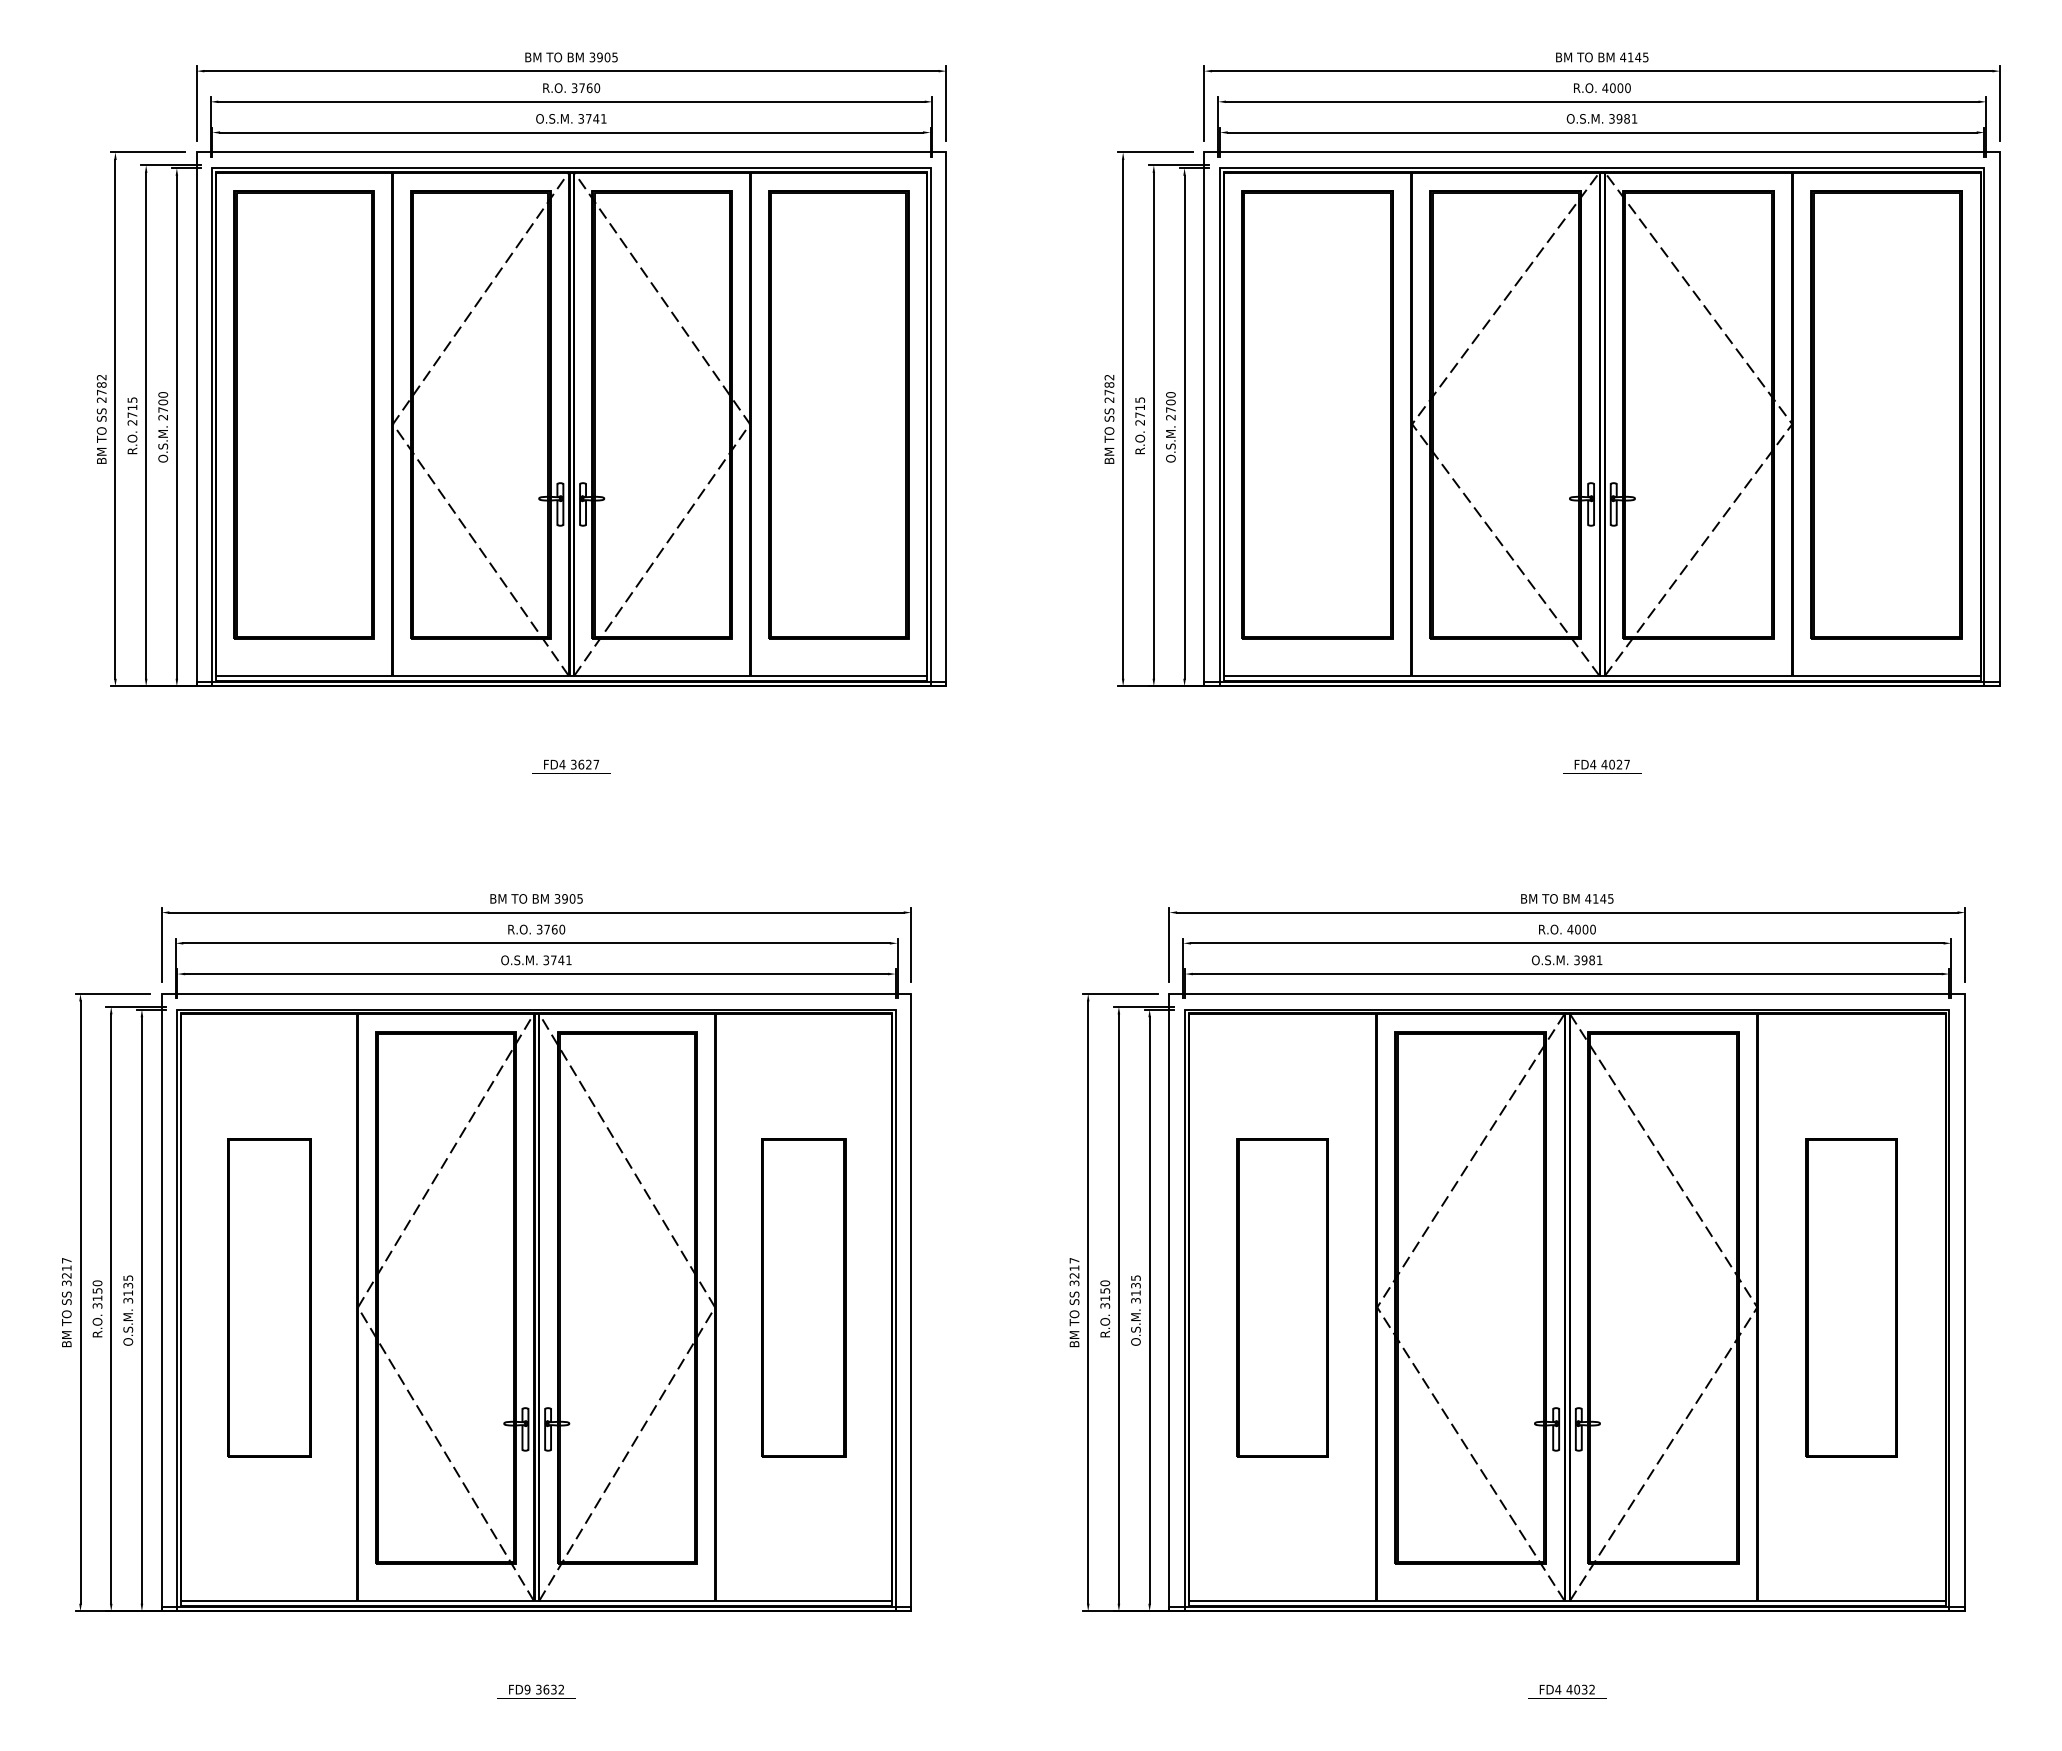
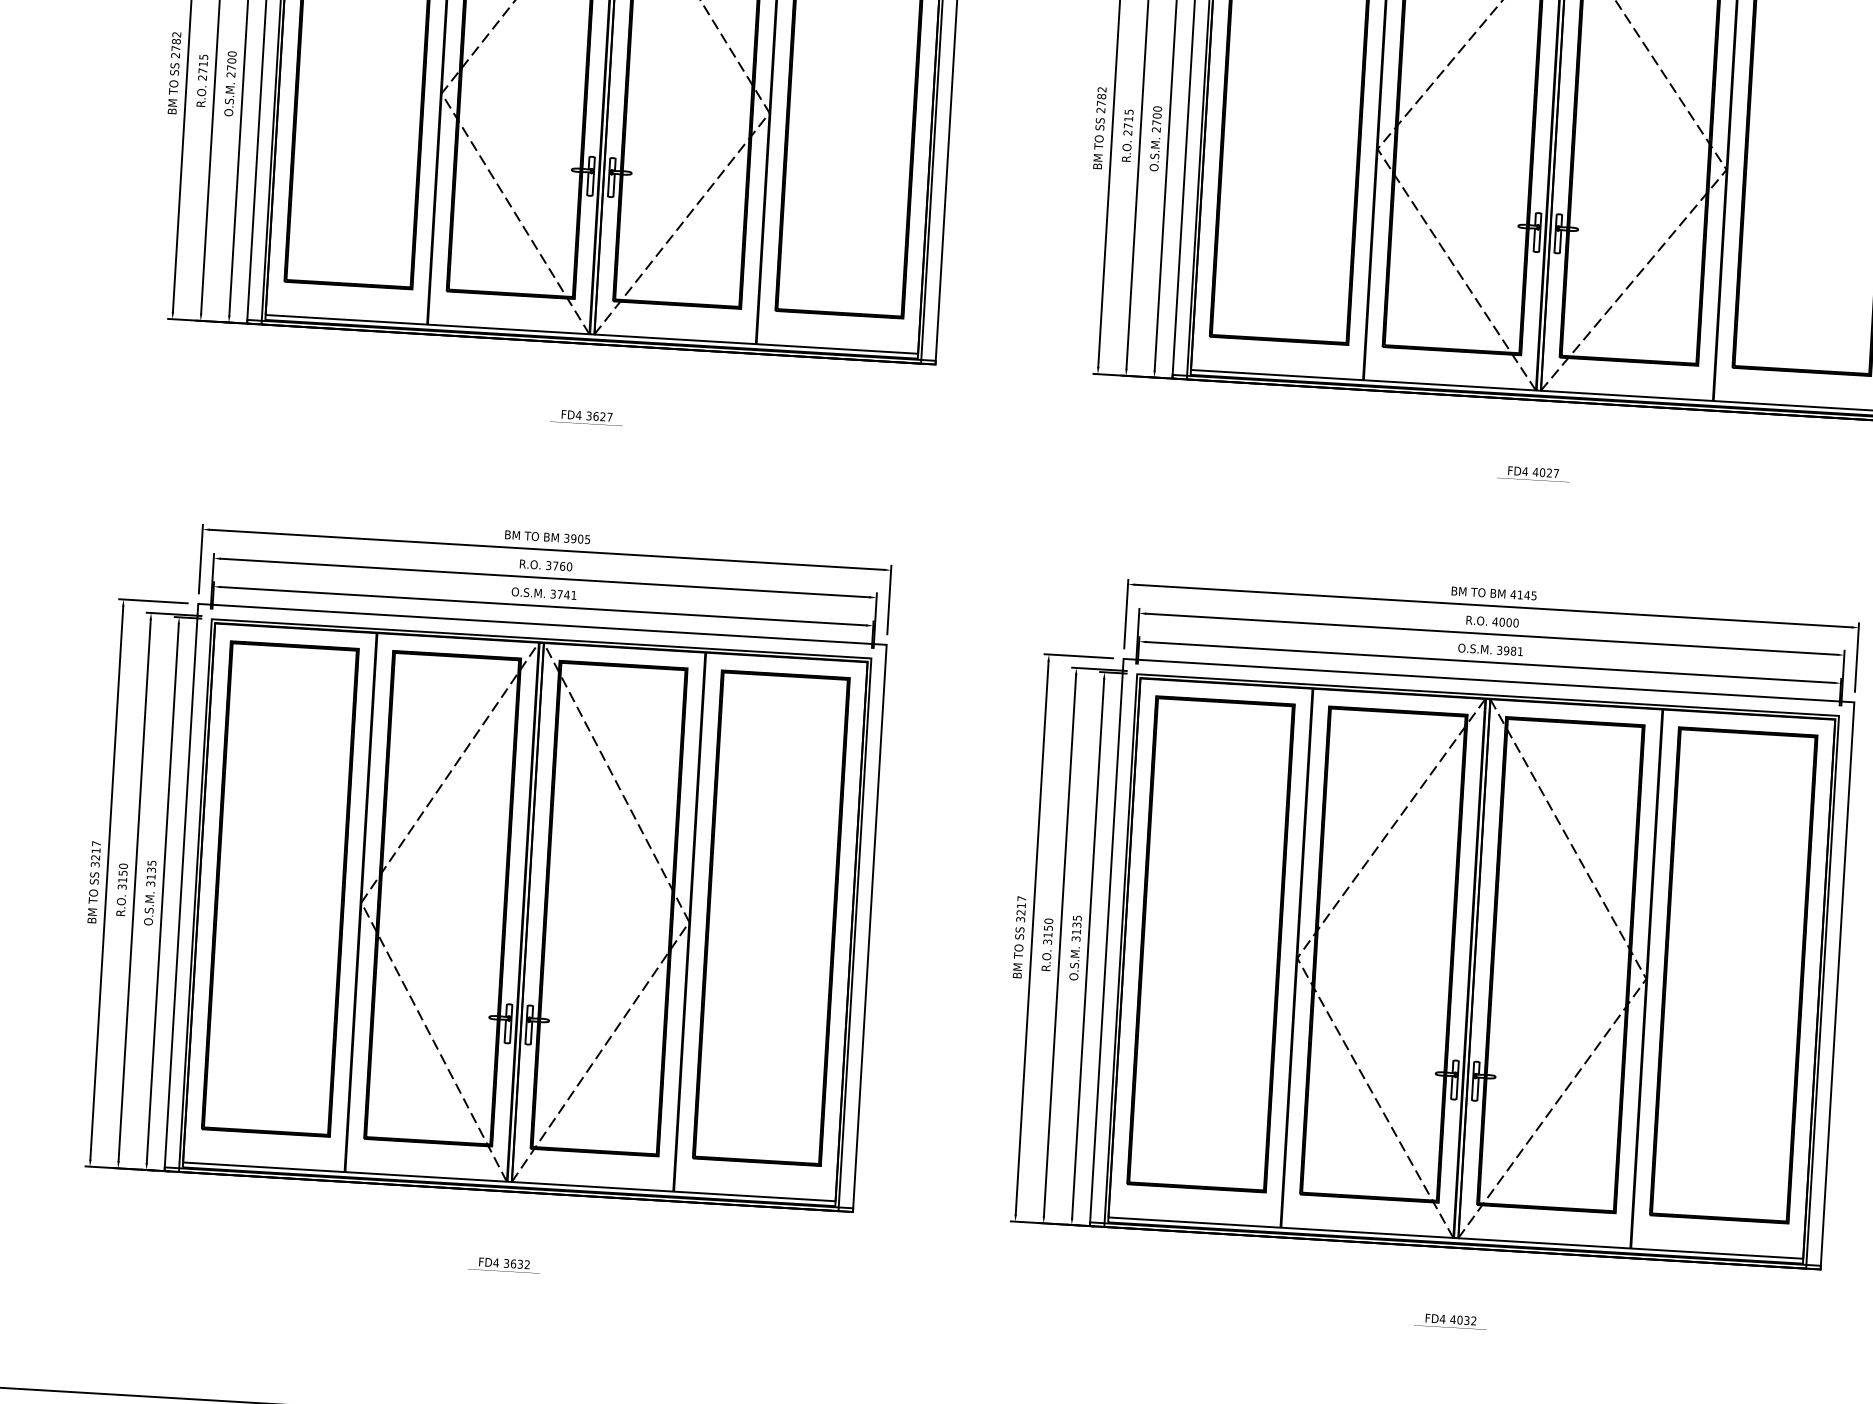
part: (269, 1297) -> (280, 888), size x1.67
part: (803, 1297) -> (771, 917), size x1.67
part: (1282, 1297) -> (1210, 943), size x1.67
part: (1851, 1297) -> (1733, 975), size x1.67
text: (527, 1689) -> (496, 1262), FD9 -> FD4

